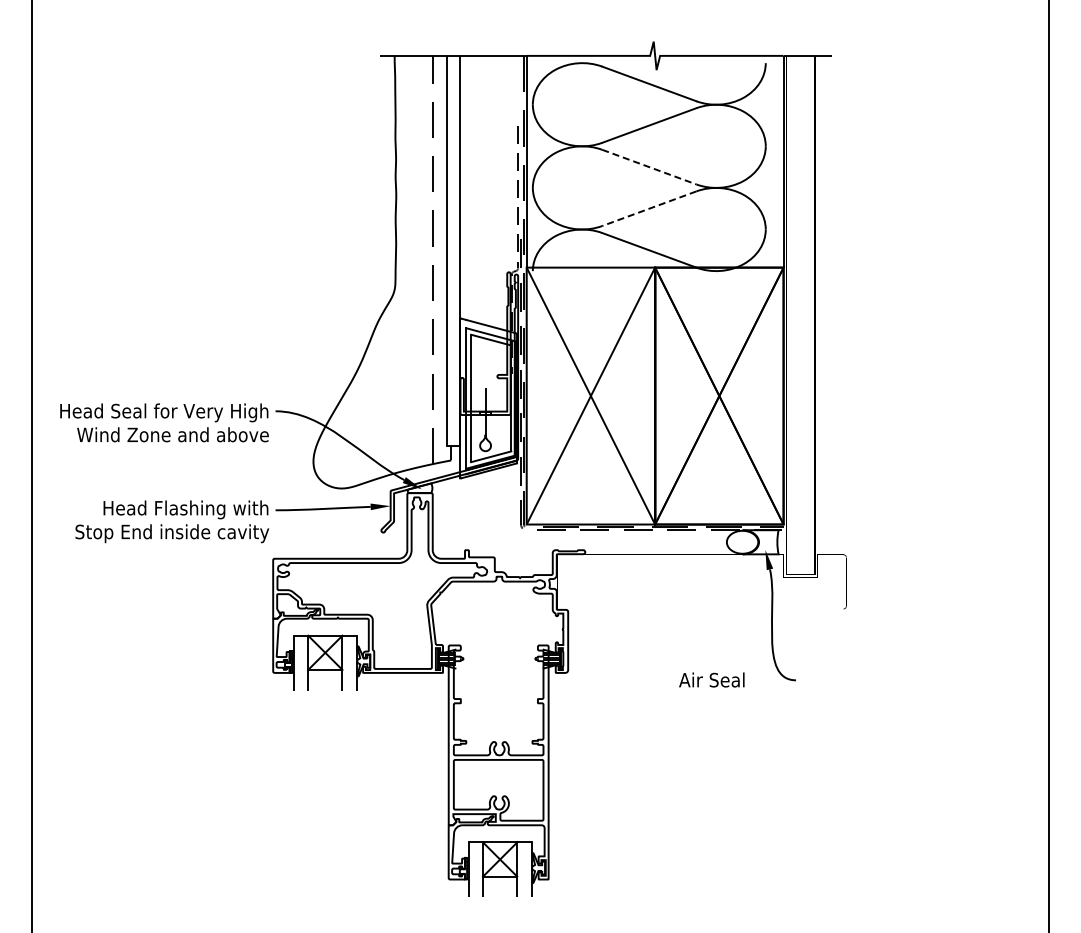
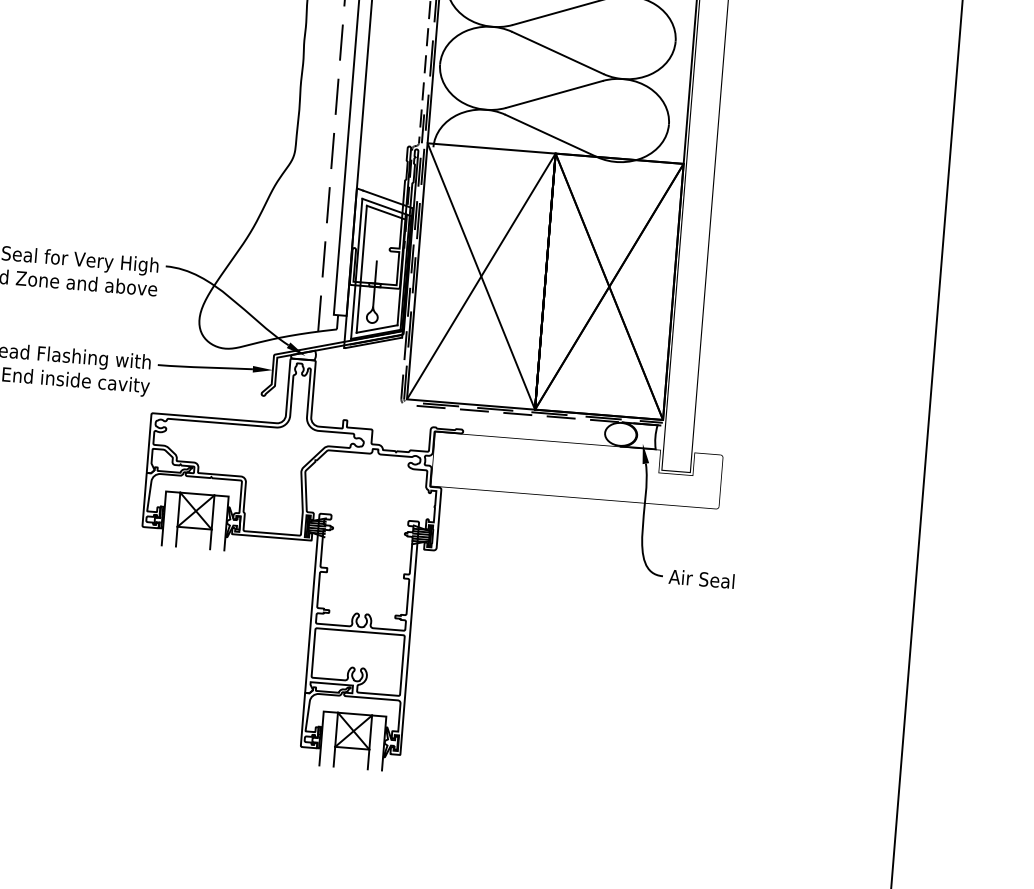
line: (649, 167) -> (558, 53), dashed -> solid
line: (648, 208) -> (553, 94), dashed -> solid
text: (711, 679) -> (701, 578), moved

